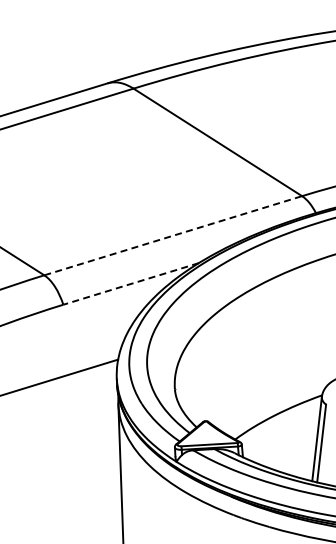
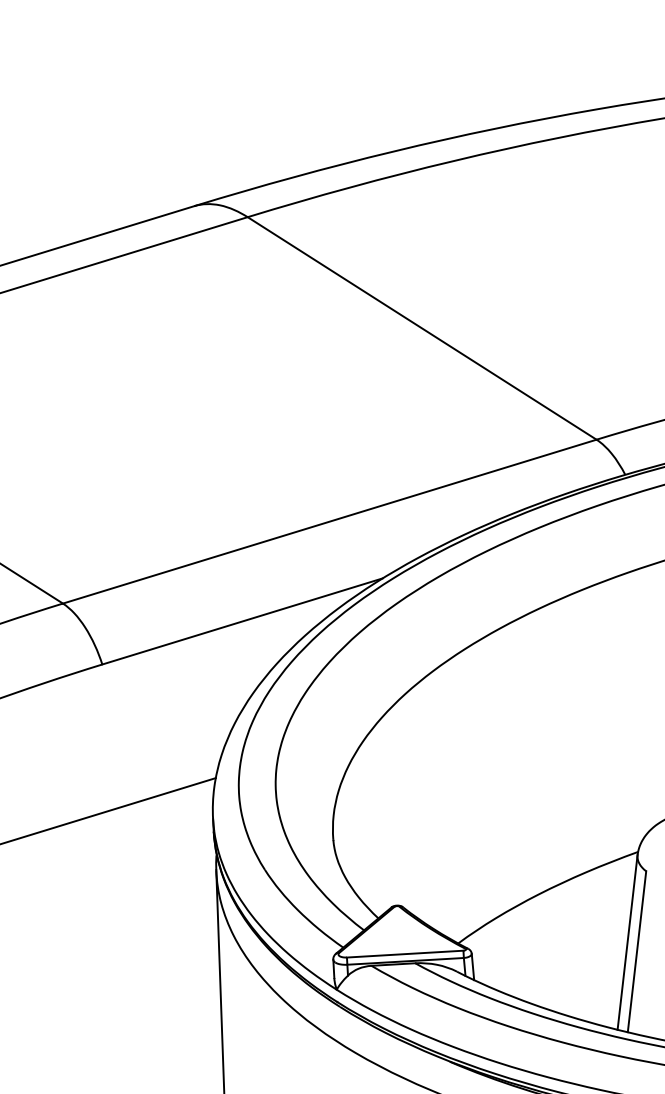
line: (173, 235) -> (330, 521), dashed -> solid
line: (131, 283) -> (243, 620), dashed -> solid

